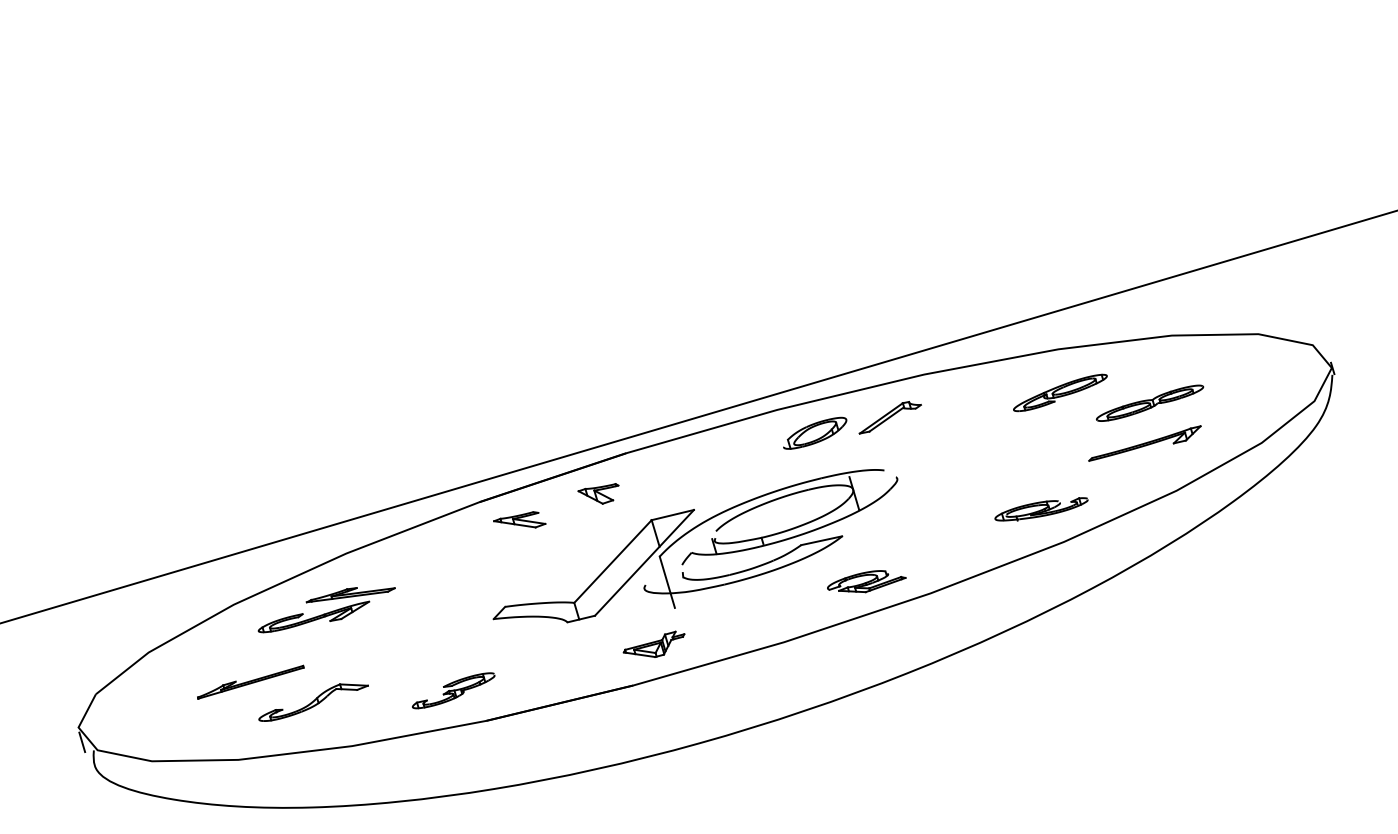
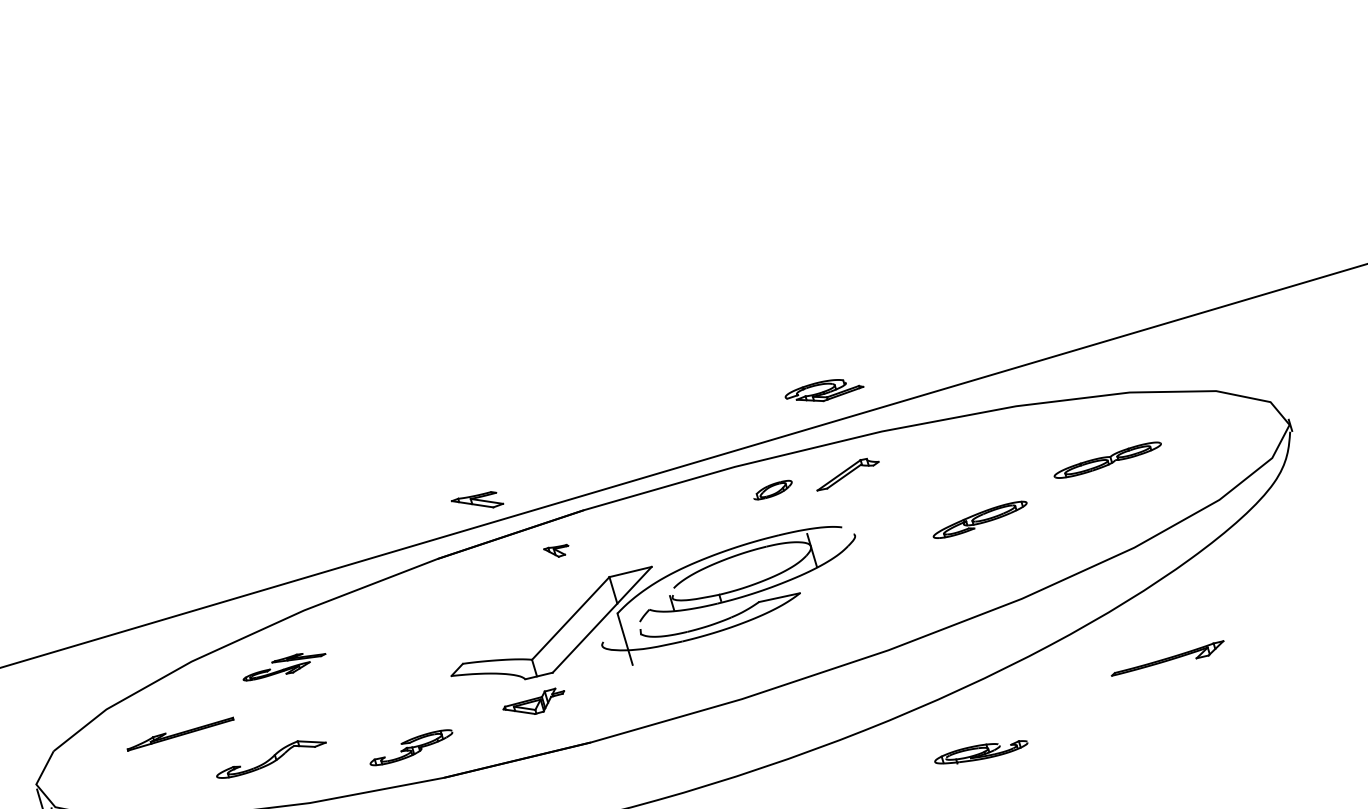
part: (1060, 392) -> (980, 519), moved
part: (815, 432) -> (773, 489), size x0.6
part: (1144, 443) -> (1167, 658), moved
part: (598, 493) -> (556, 550), size x0.6
part: (1041, 509) -> (981, 752), moved
part: (519, 519) -> (477, 499), moved
part: (866, 581) -> (824, 390), moved
part: (326, 610) -> (284, 667), size x0.6
part: (653, 643) -> (533, 700), moved
part: (250, 681) -> (180, 733), moved

